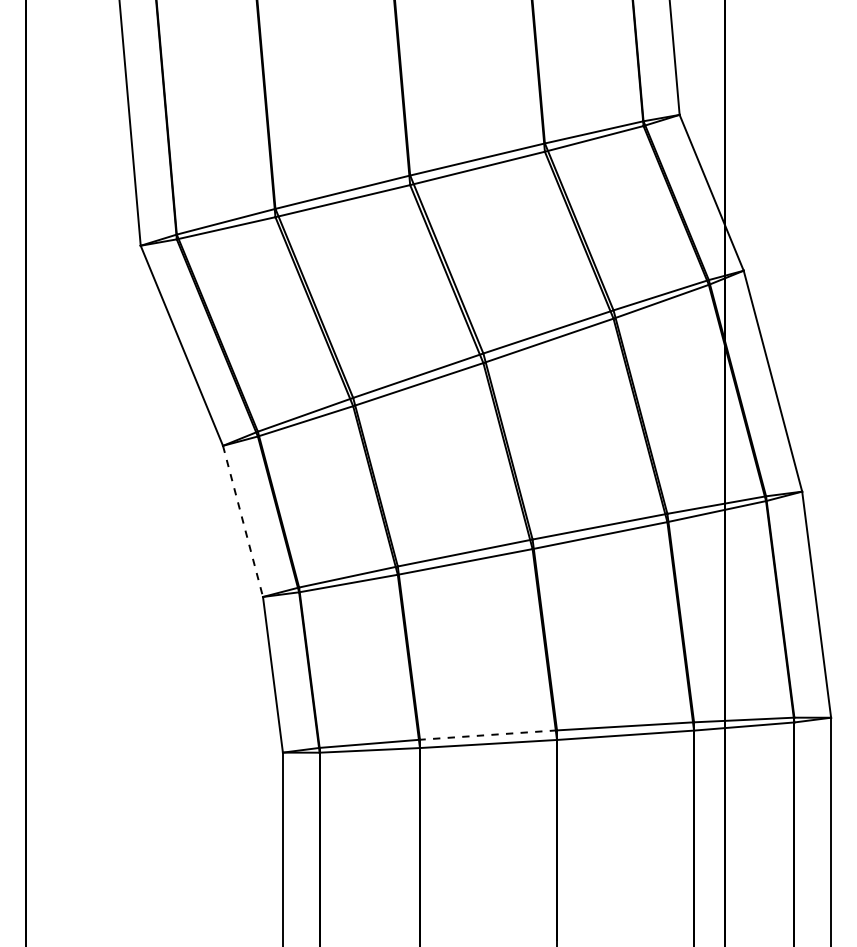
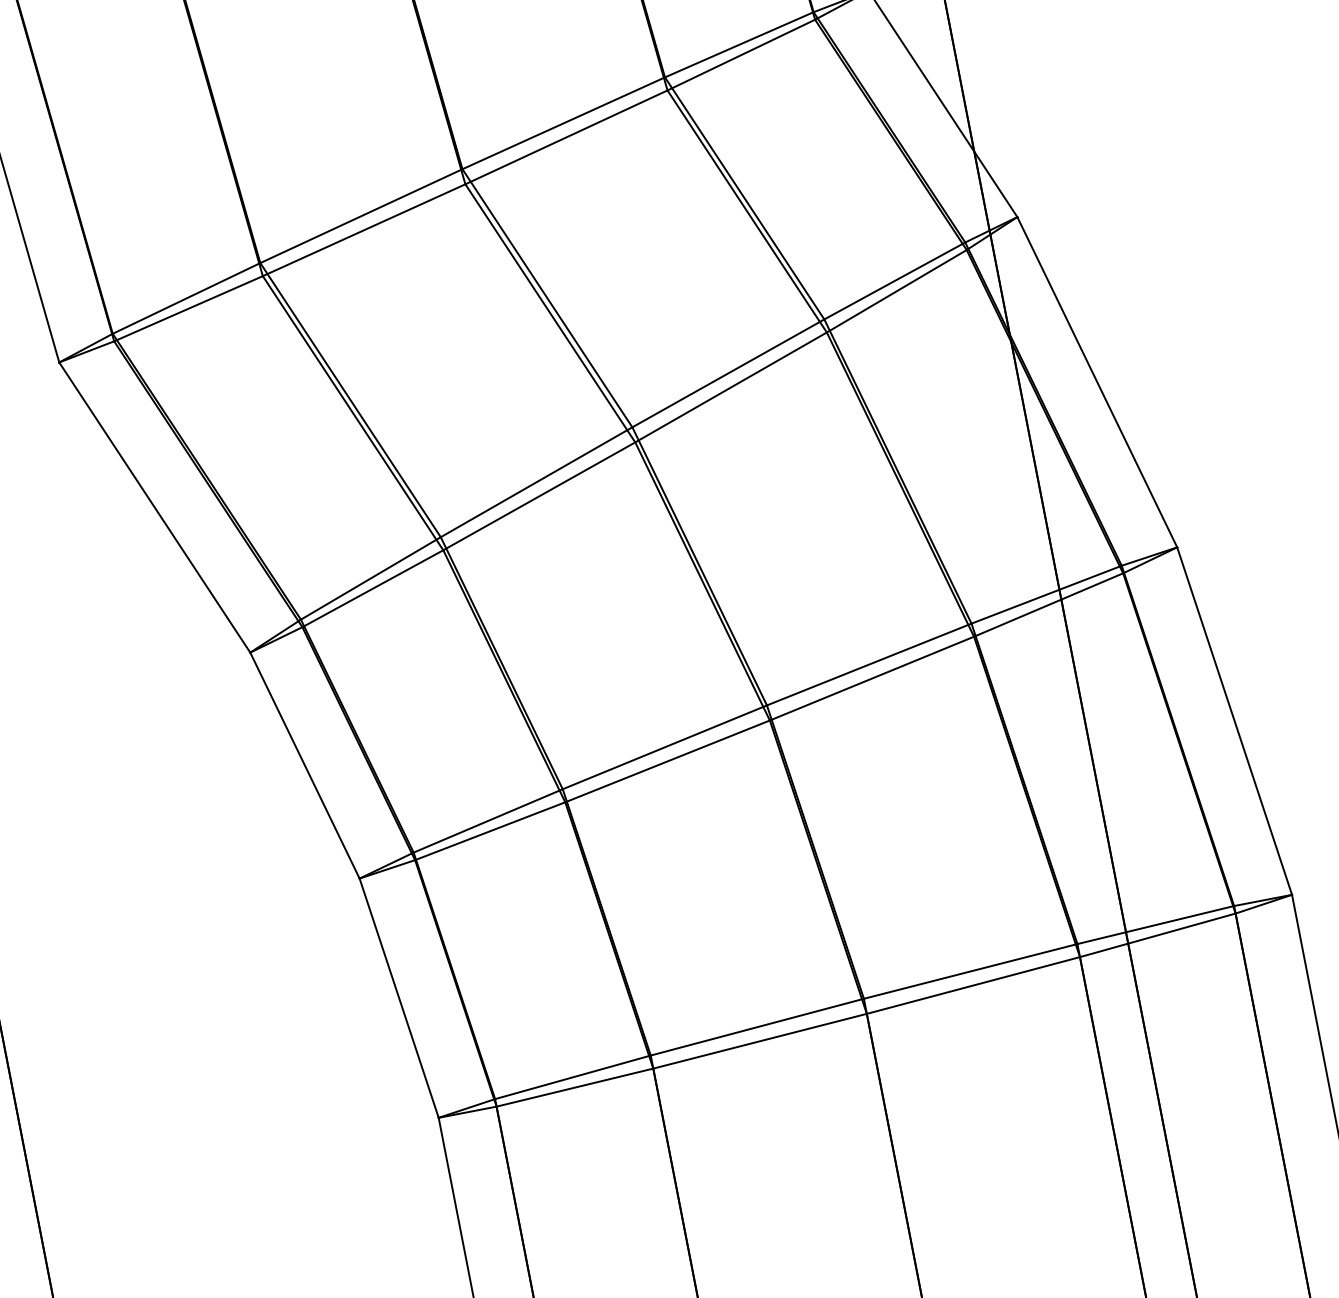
line: (243, 521) -> (305, 765), dashed -> solid
line: (488, 735) -> (757, 1027), dashed -> solid

